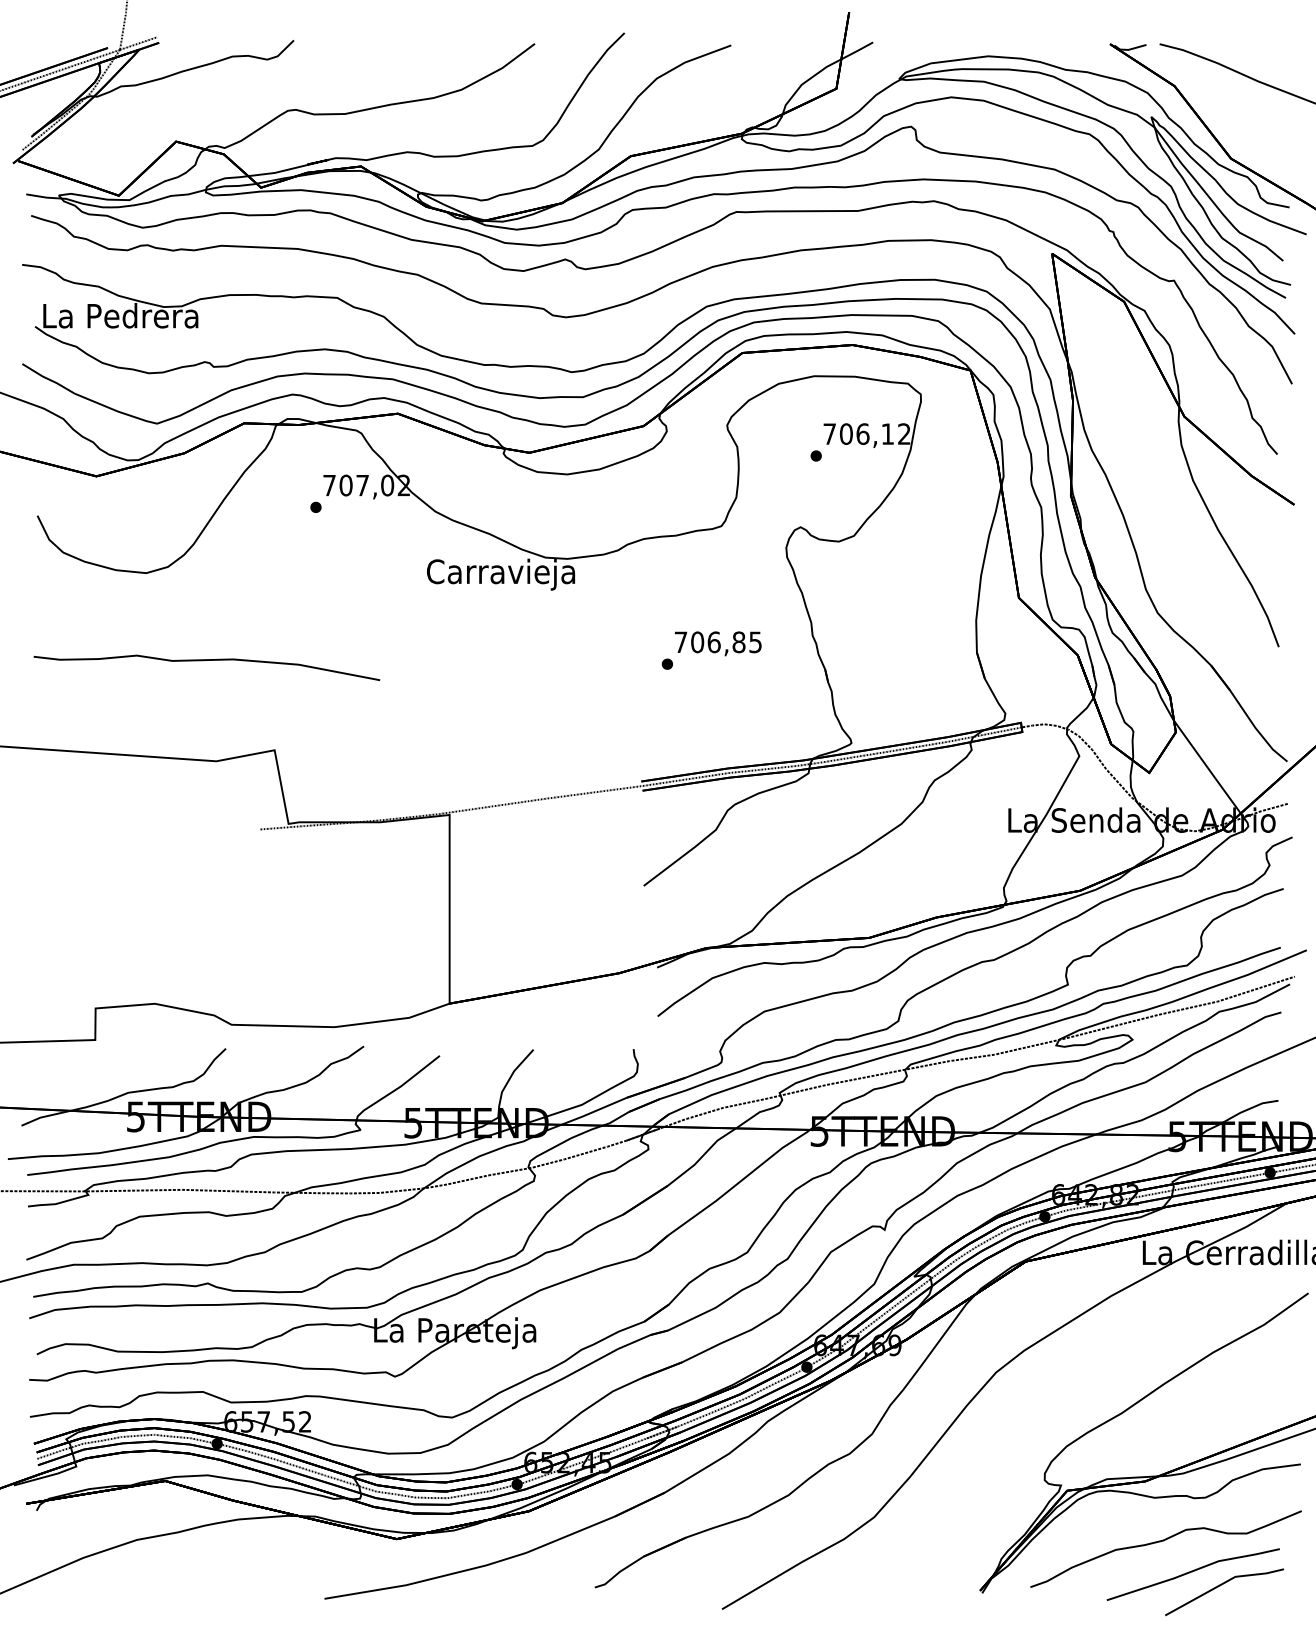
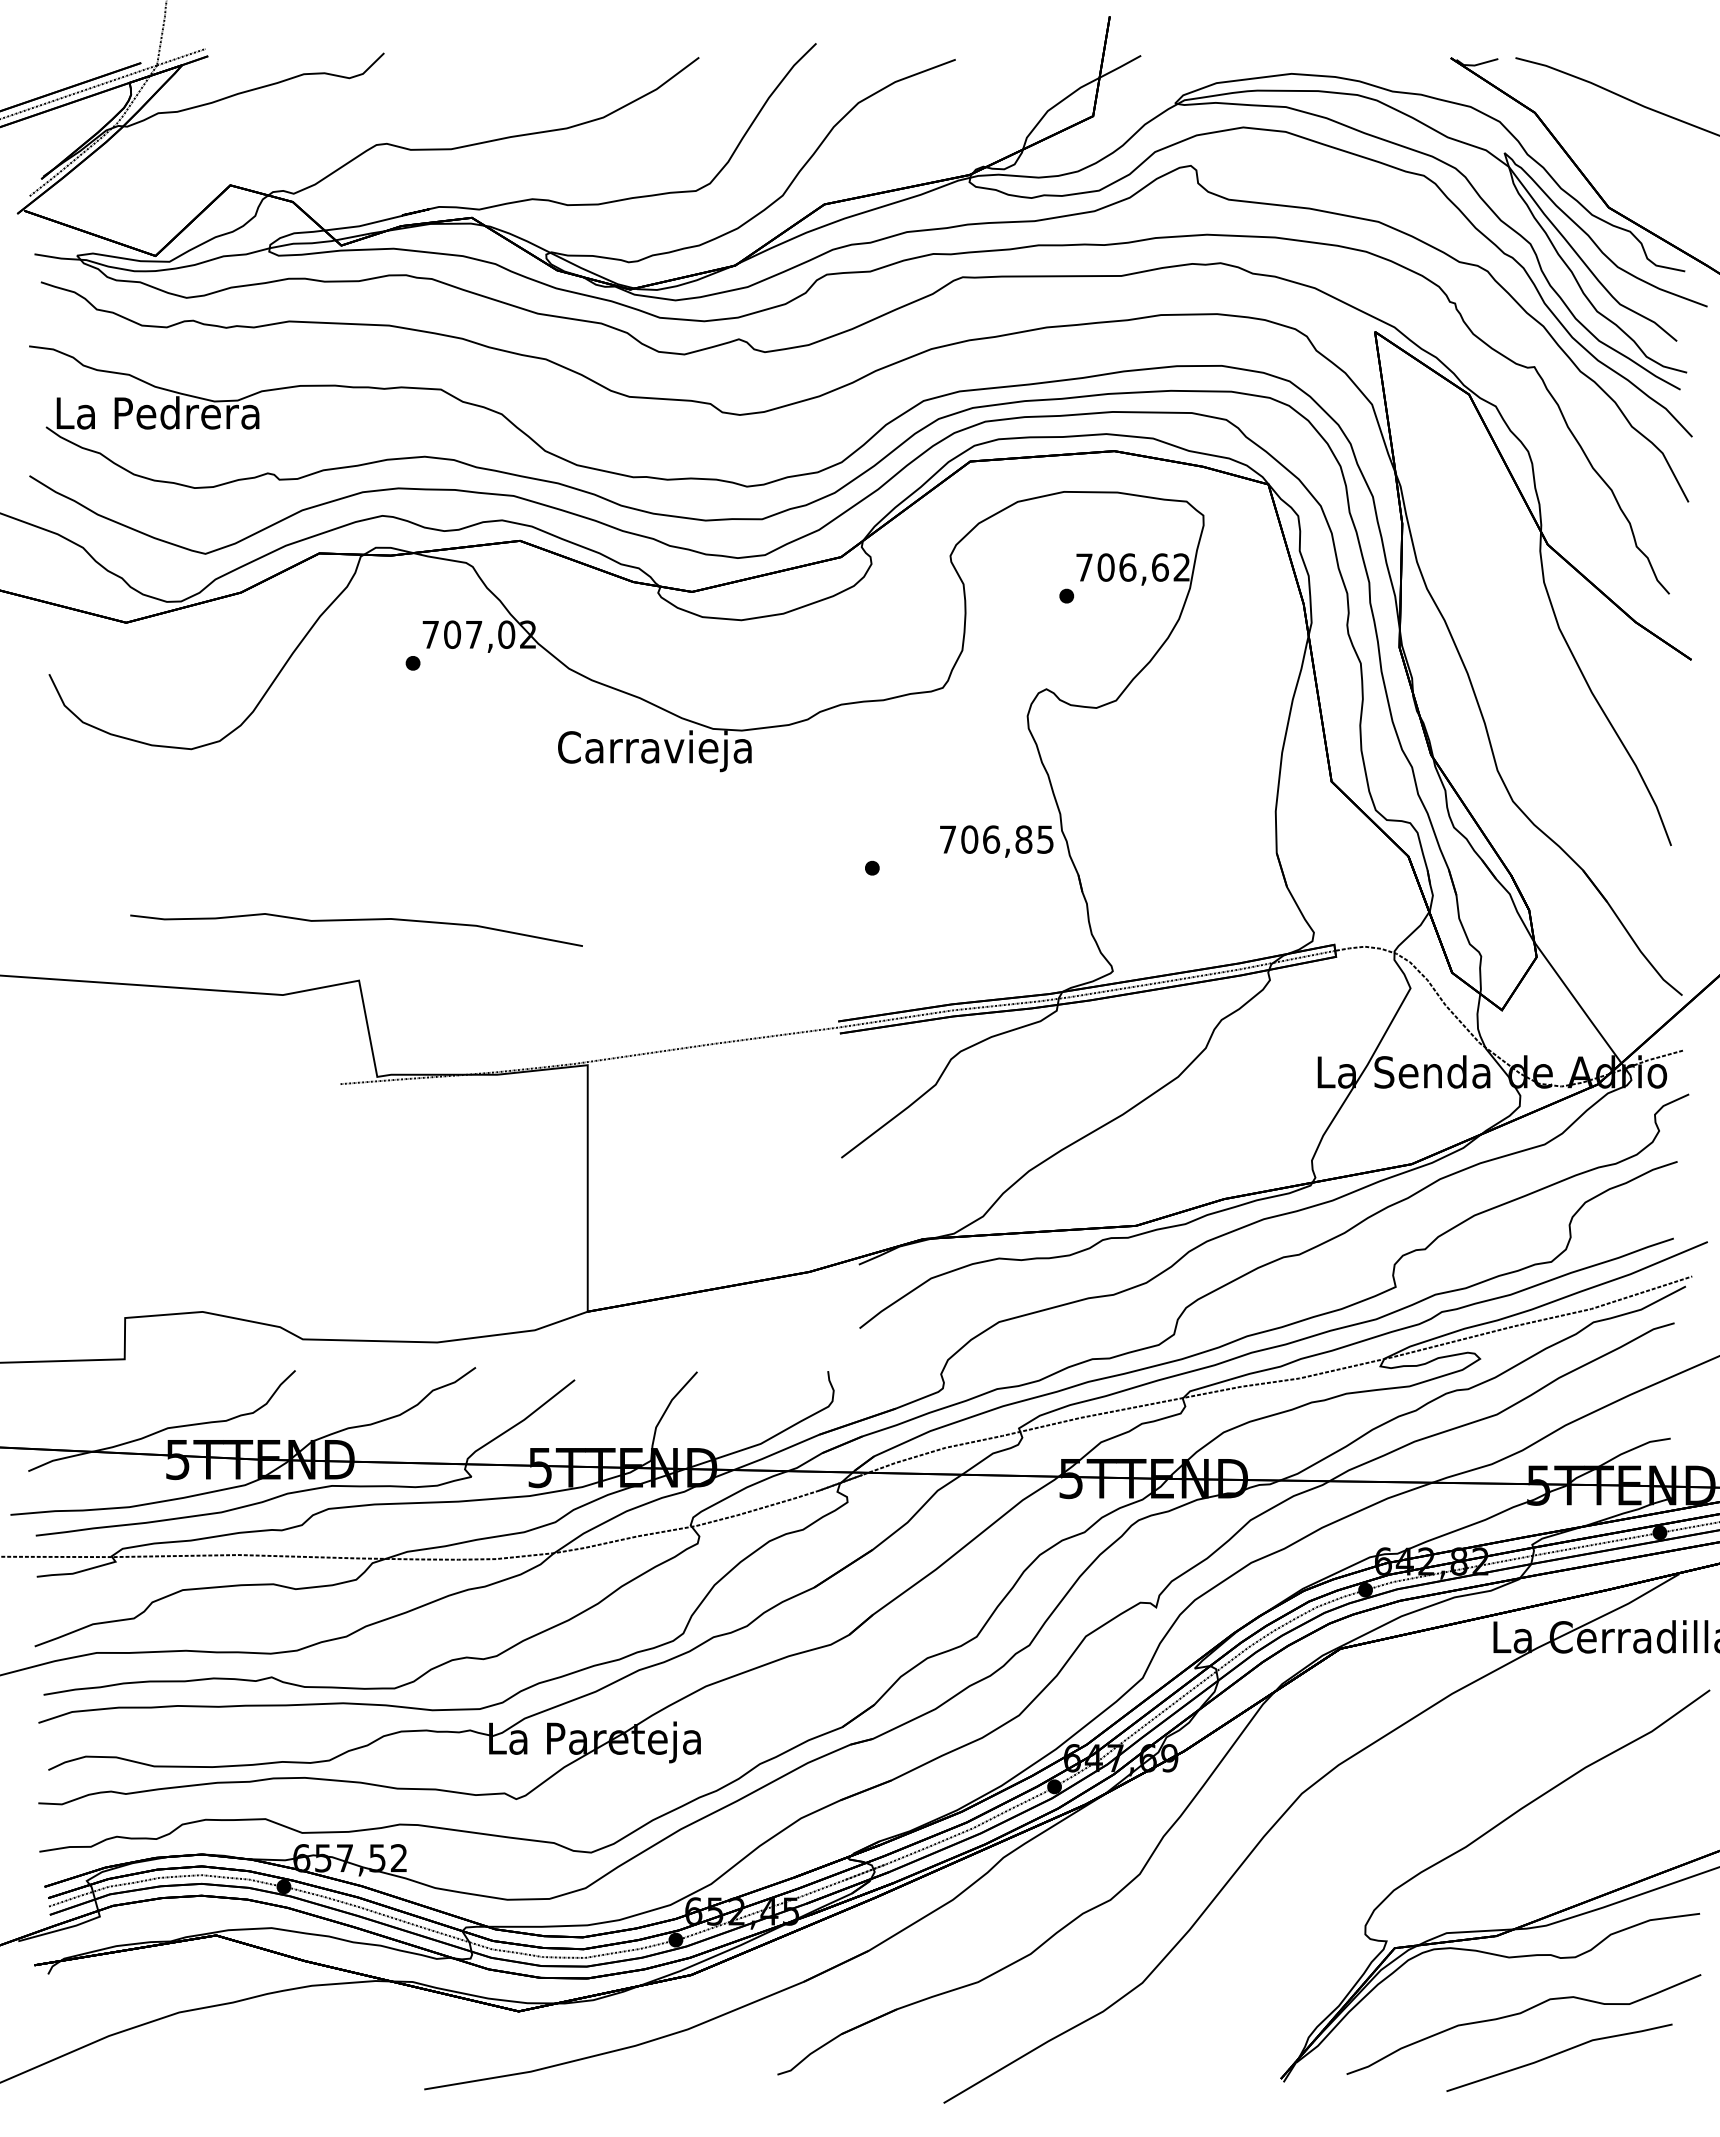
text: (887, 434) -> (1160, 567), 706,12 -> 706,62
text: (718, 643) -> (996, 841), moved
part: (206, 660) -> (356, 920), moved
line: (1220, 1585) -> (1595, 2072), removed

